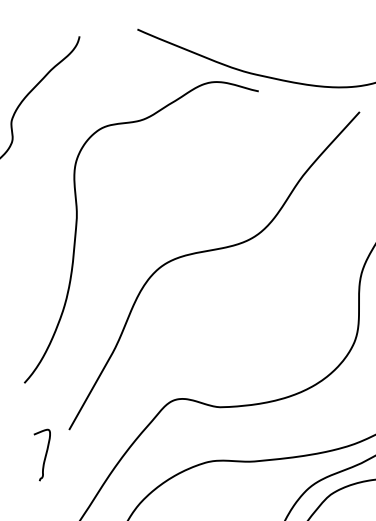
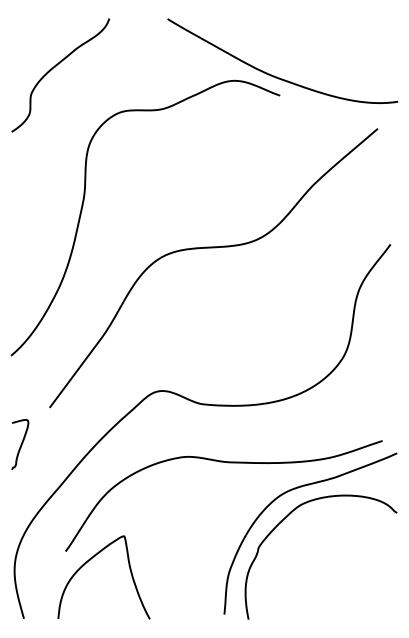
curve: (44, 454) -> (20, 444), moved

